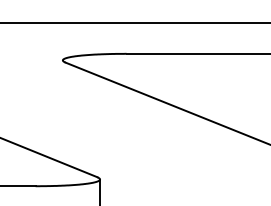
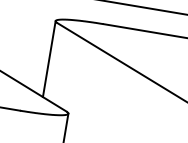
line: (62, 111) -> (49, 58), added

